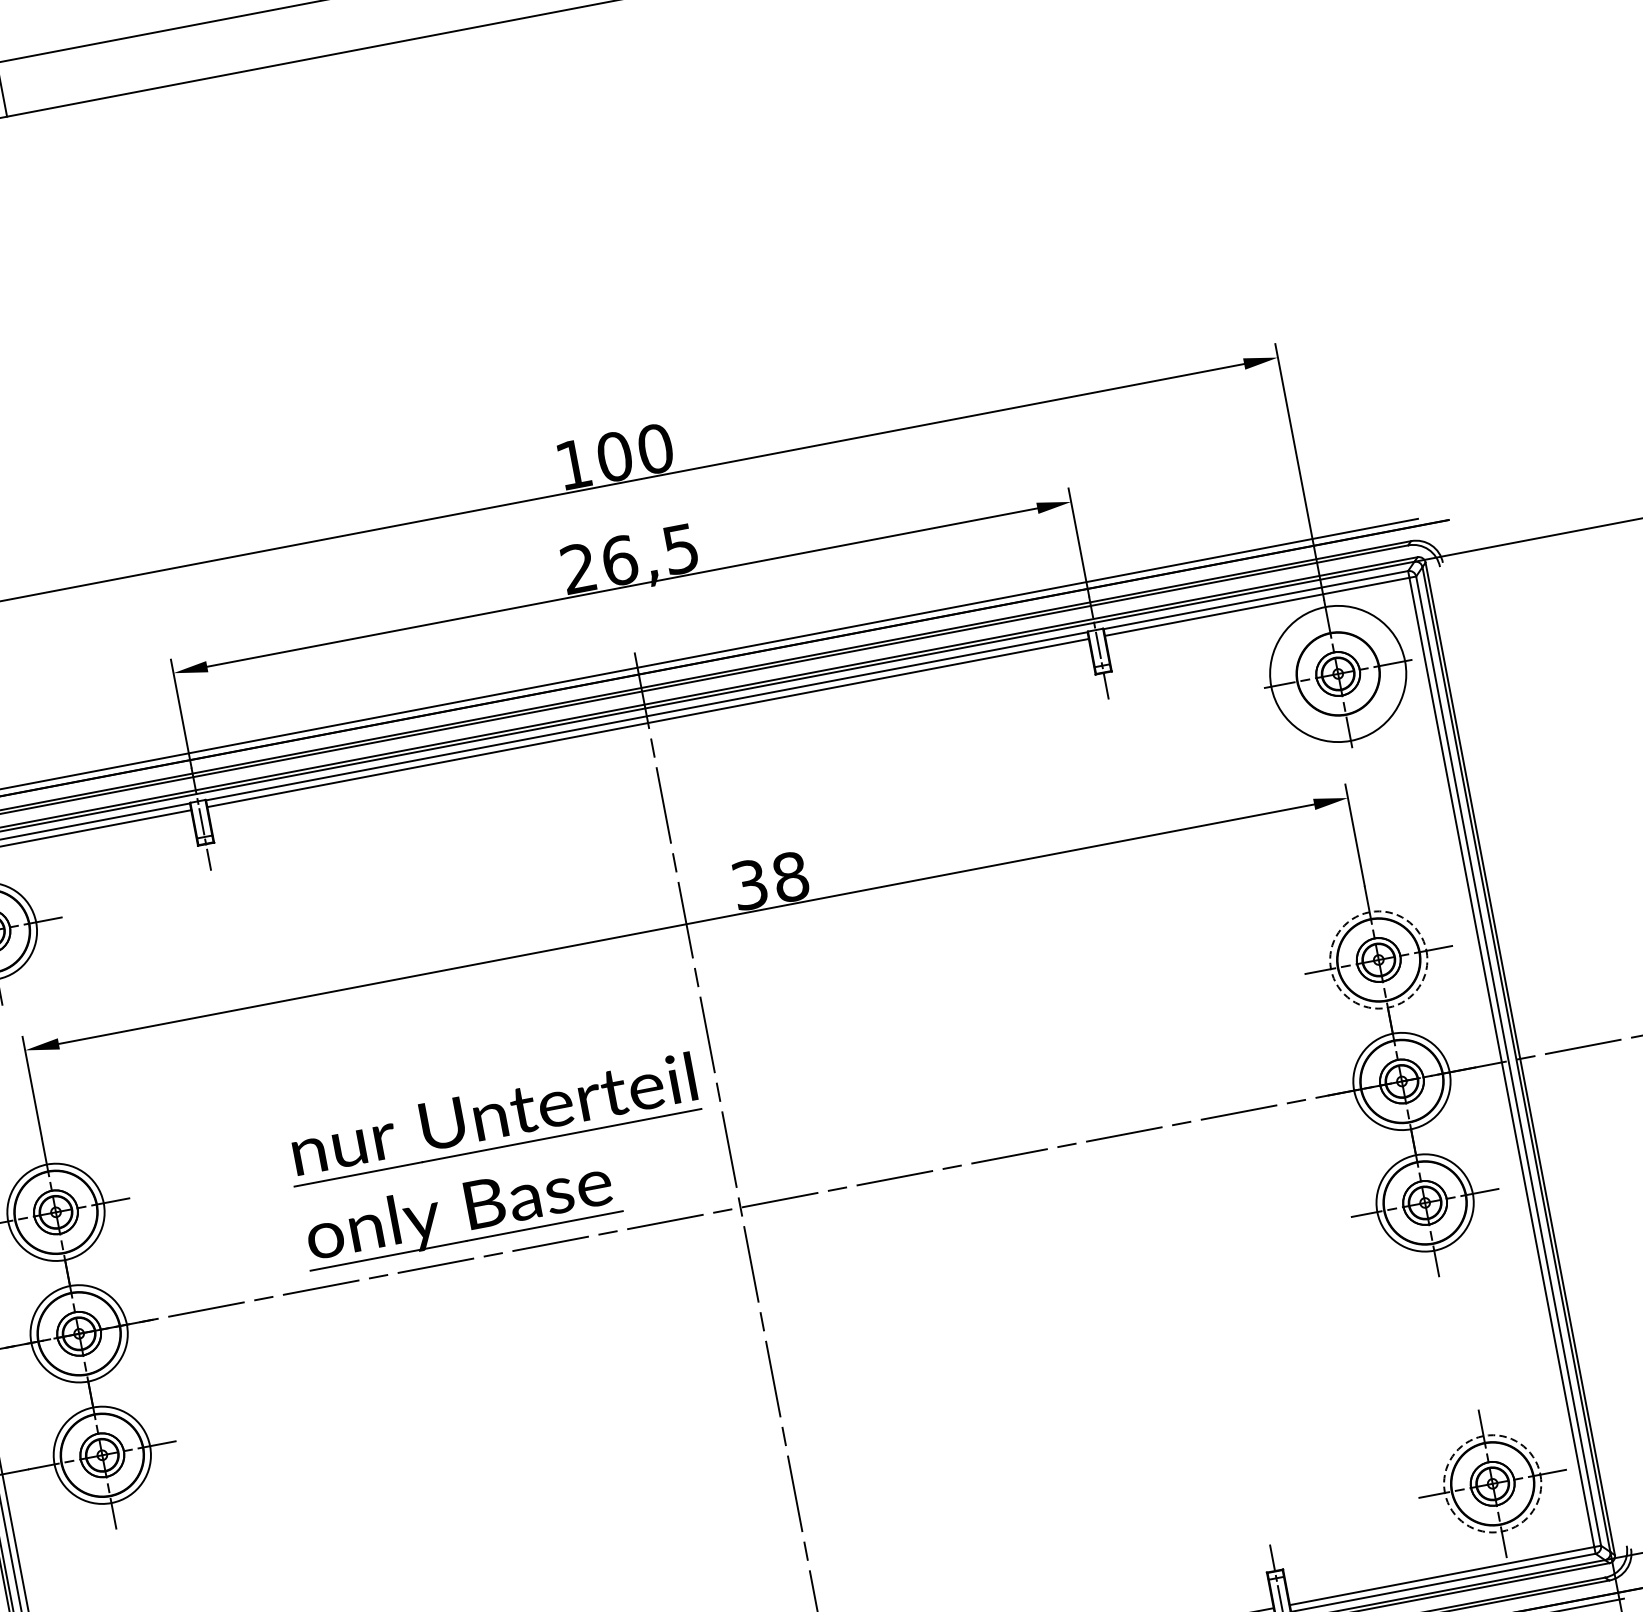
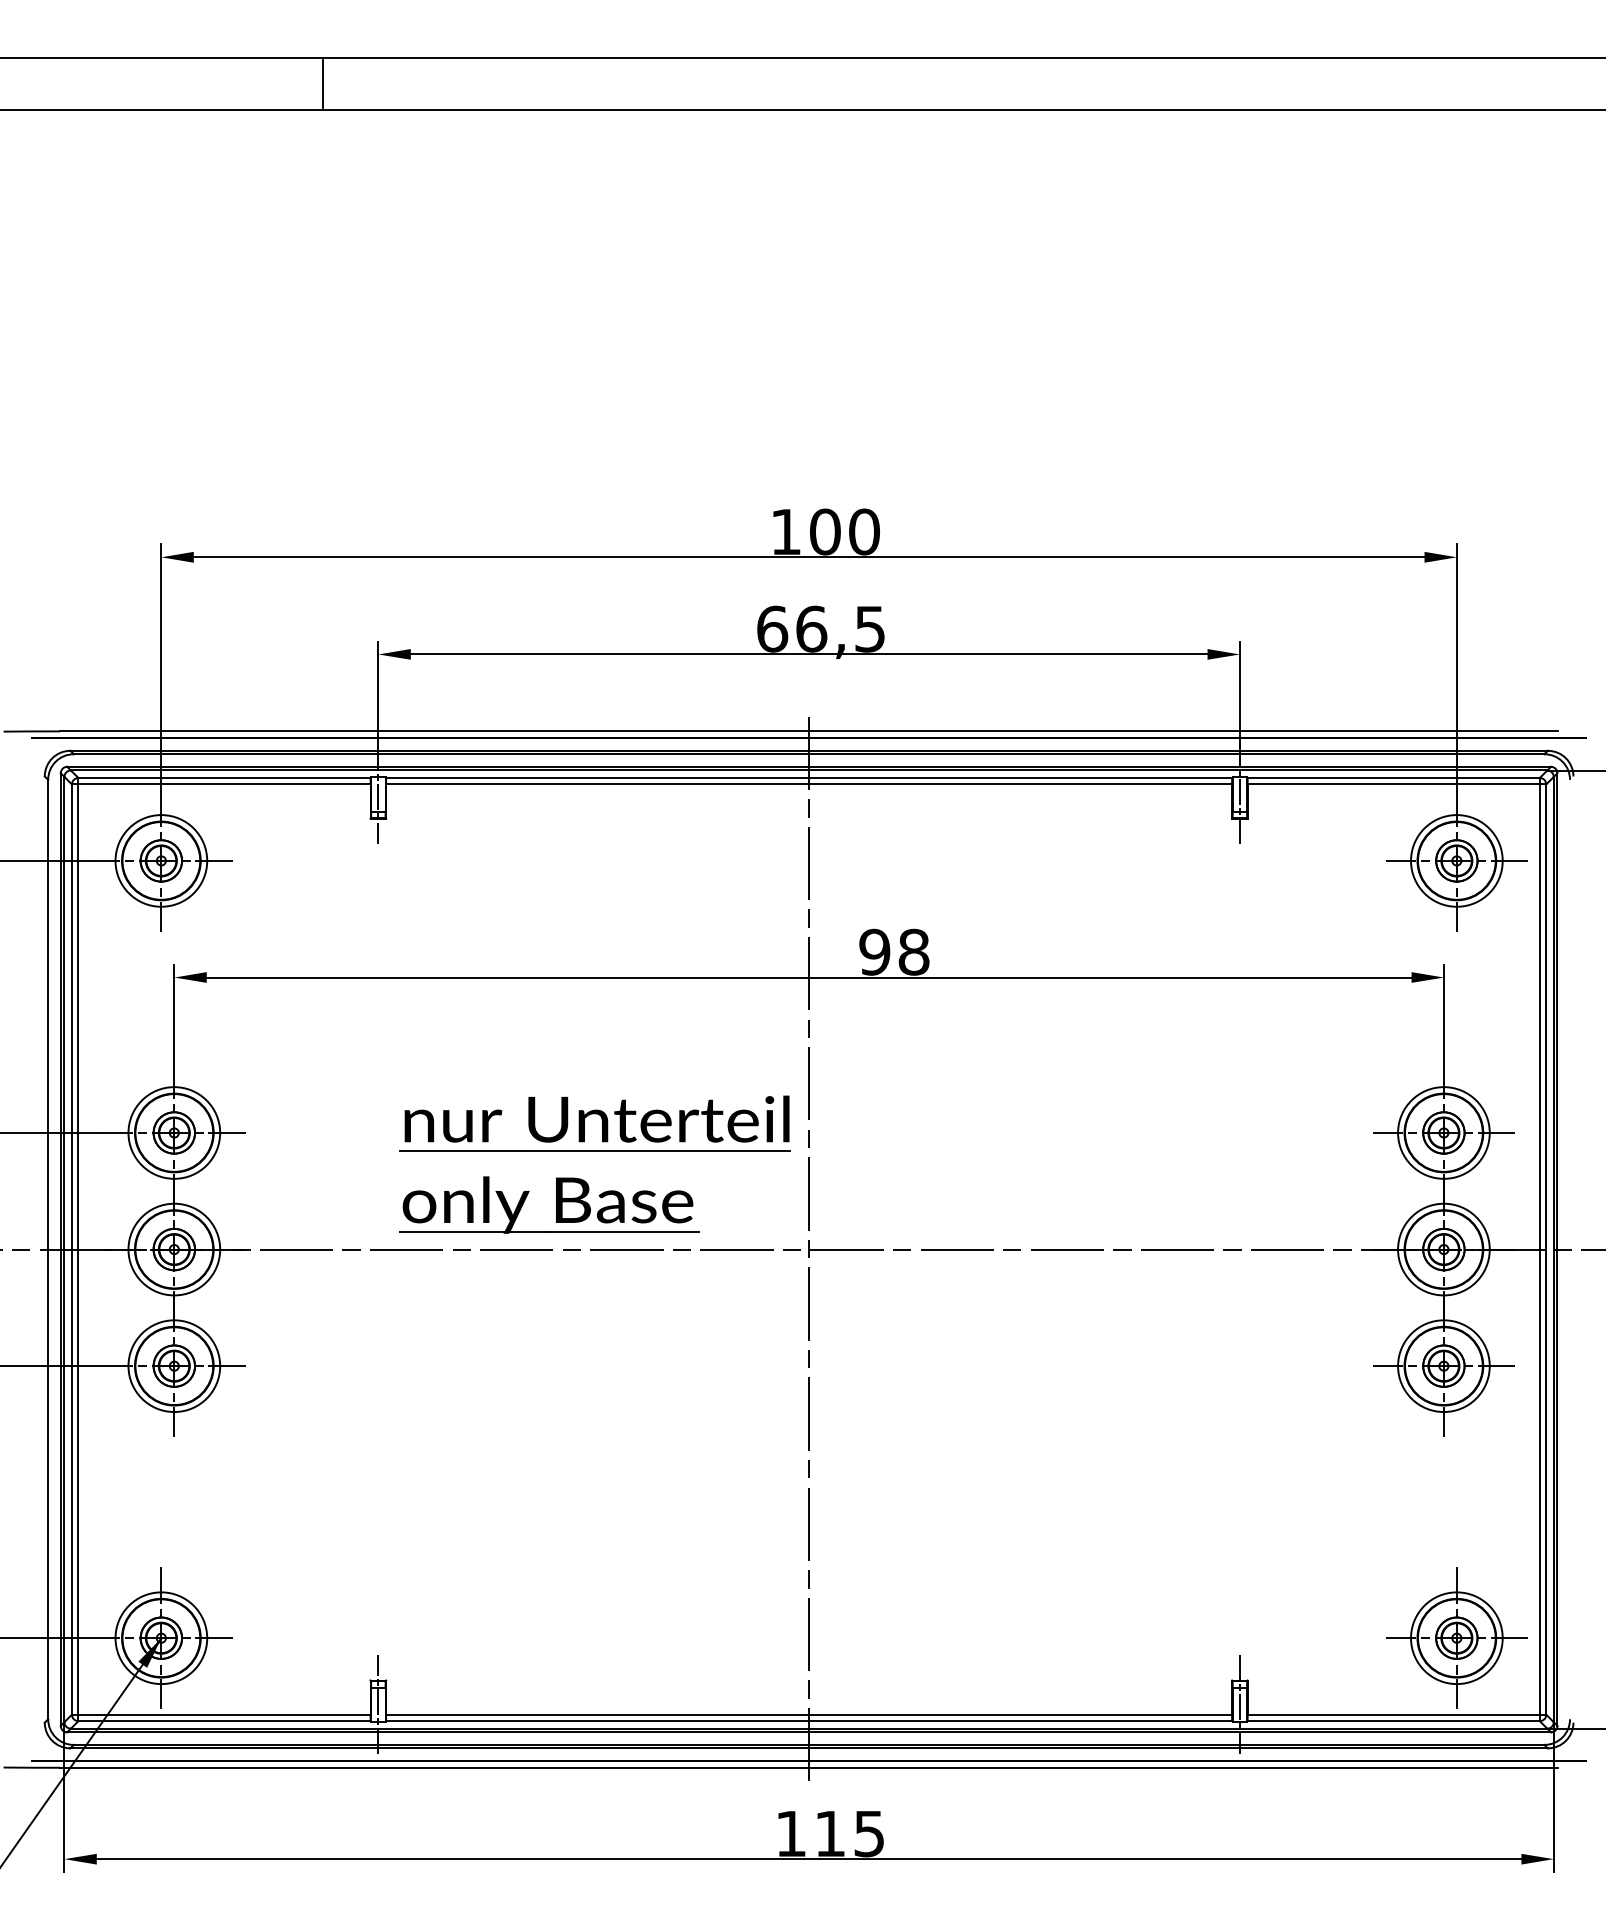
text: (578, 567) -> (772, 628), 26,5 -> 66,5
circle: (1337, 673) -> (1456, 860), size x0.71
text: (749, 884) -> (874, 951), 38 -> 98
circle: (1378, 959) -> (1443, 1132), dashed -> solid
circle: (1492, 1484) -> (1456, 1638), dashed -> solid

